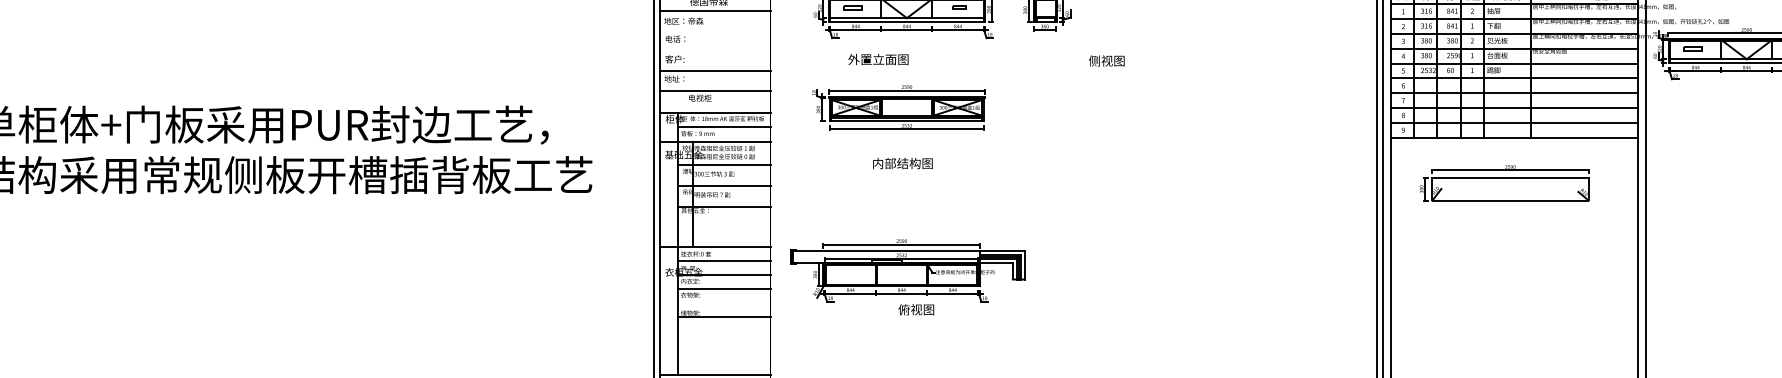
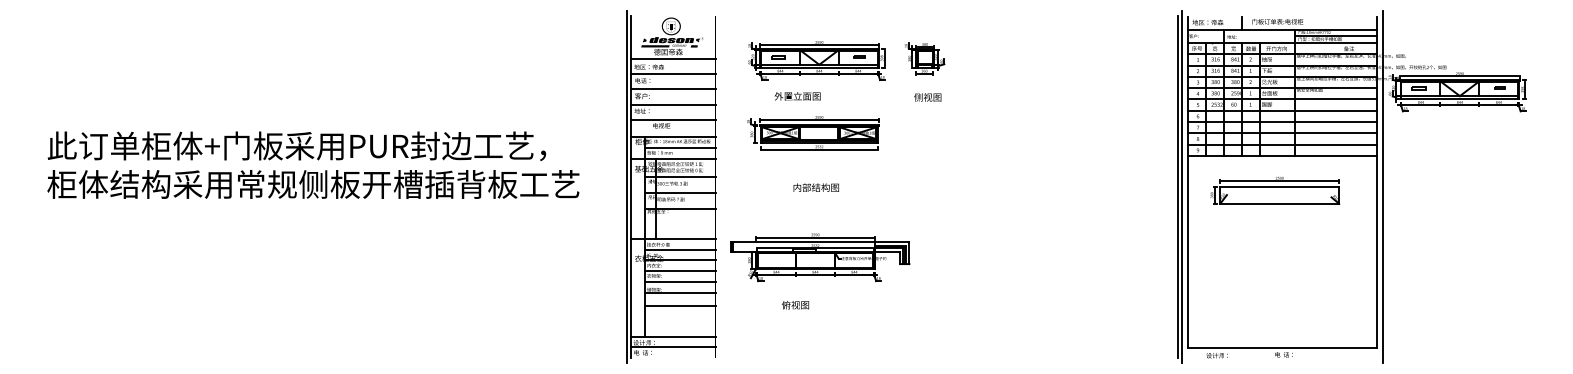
line: (715, 30) -> (673, 74), added
line: (715, 50) -> (673, 89), added
text: (1106, 61) -> (927, 97), moved
text: (901, 163) -> (815, 187), moved
line: (724, 303) -> (680, 282), added
text: (916, 310) -> (795, 305), moved
line: (724, 335) -> (680, 306), added

